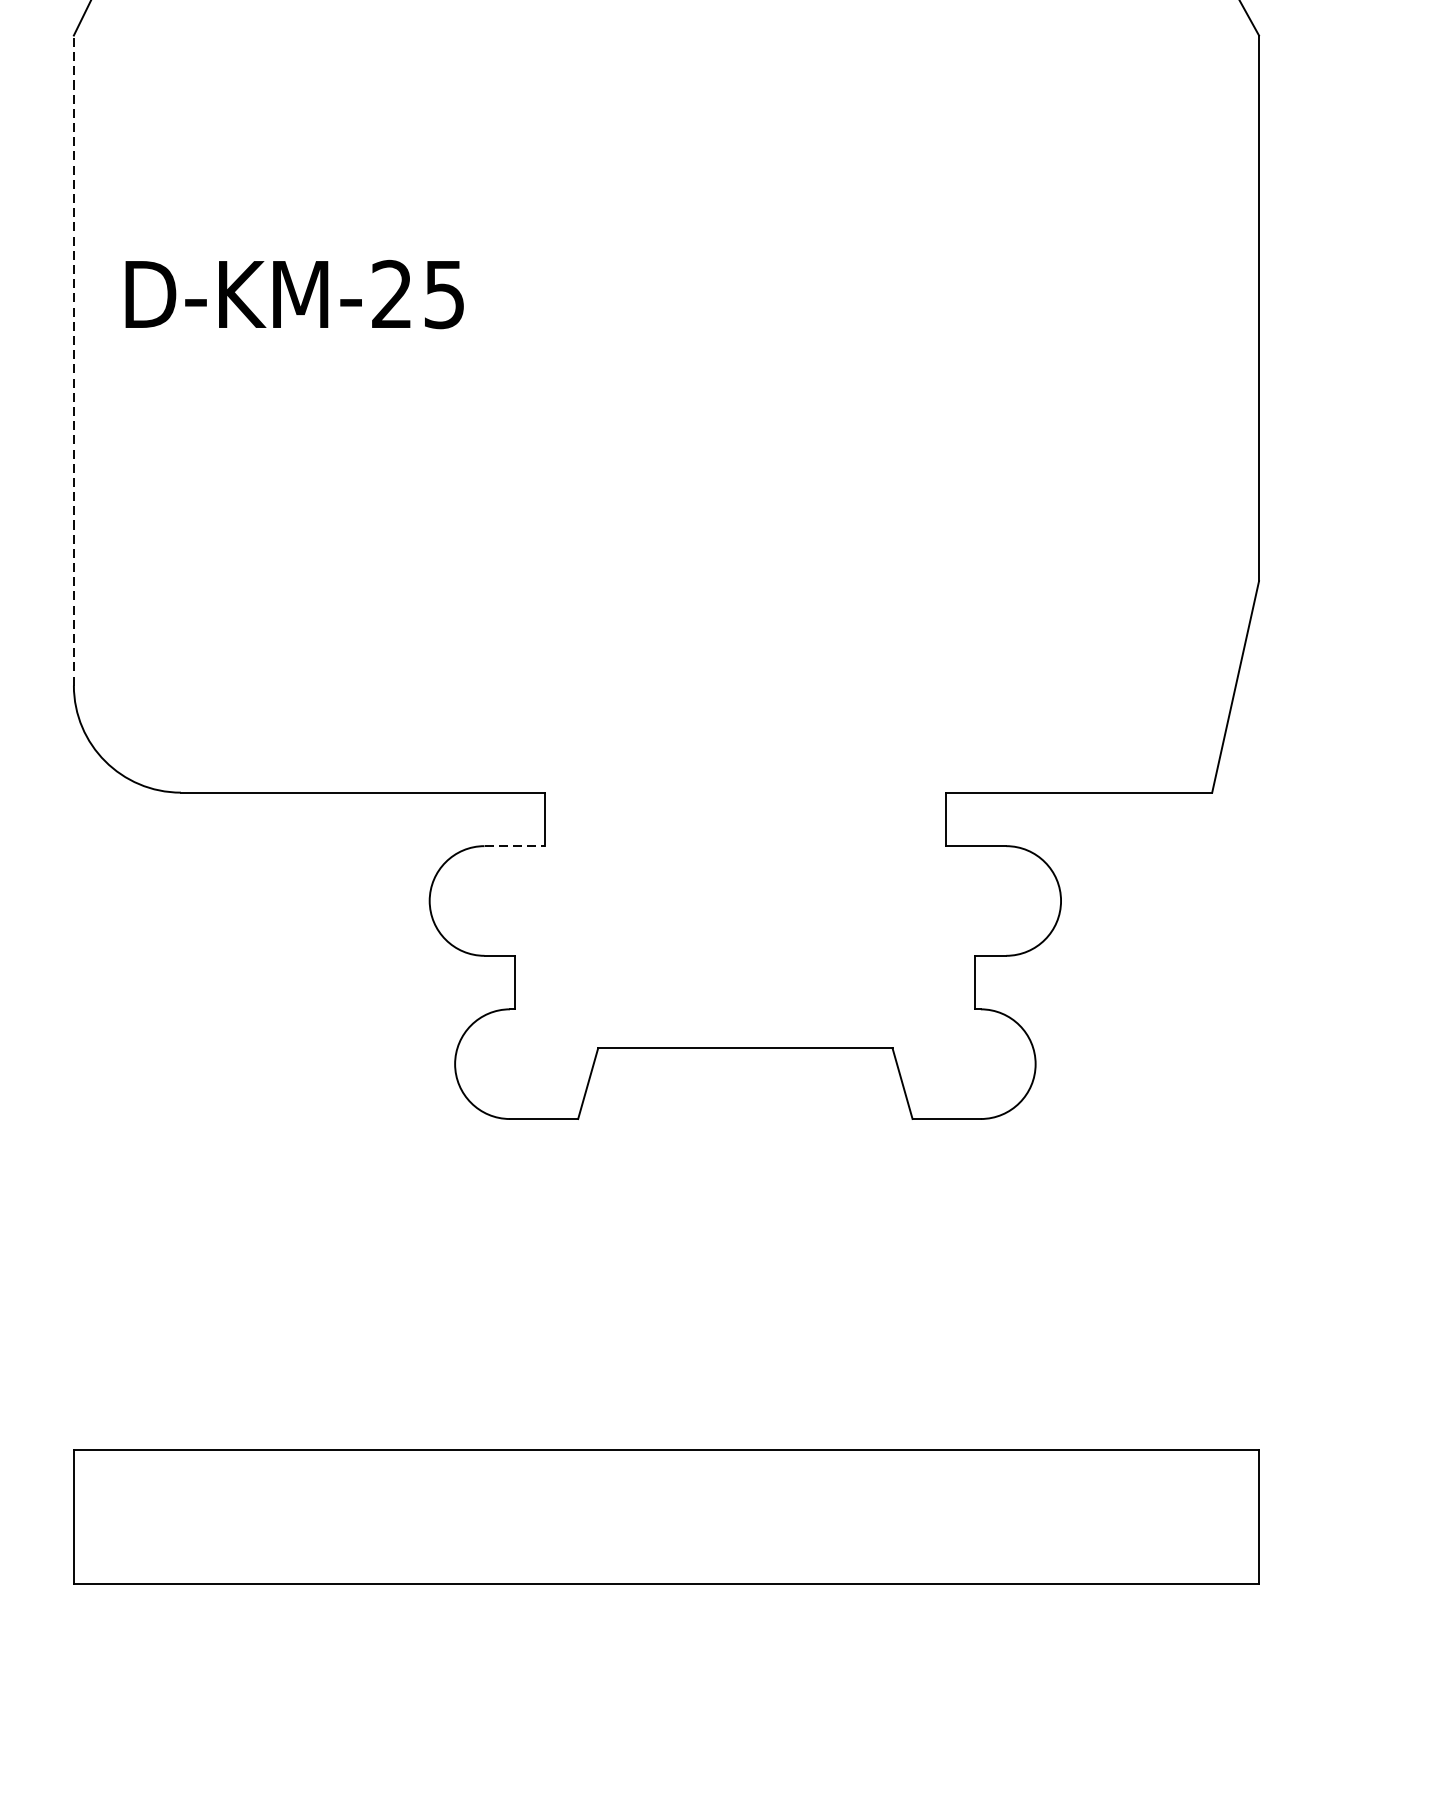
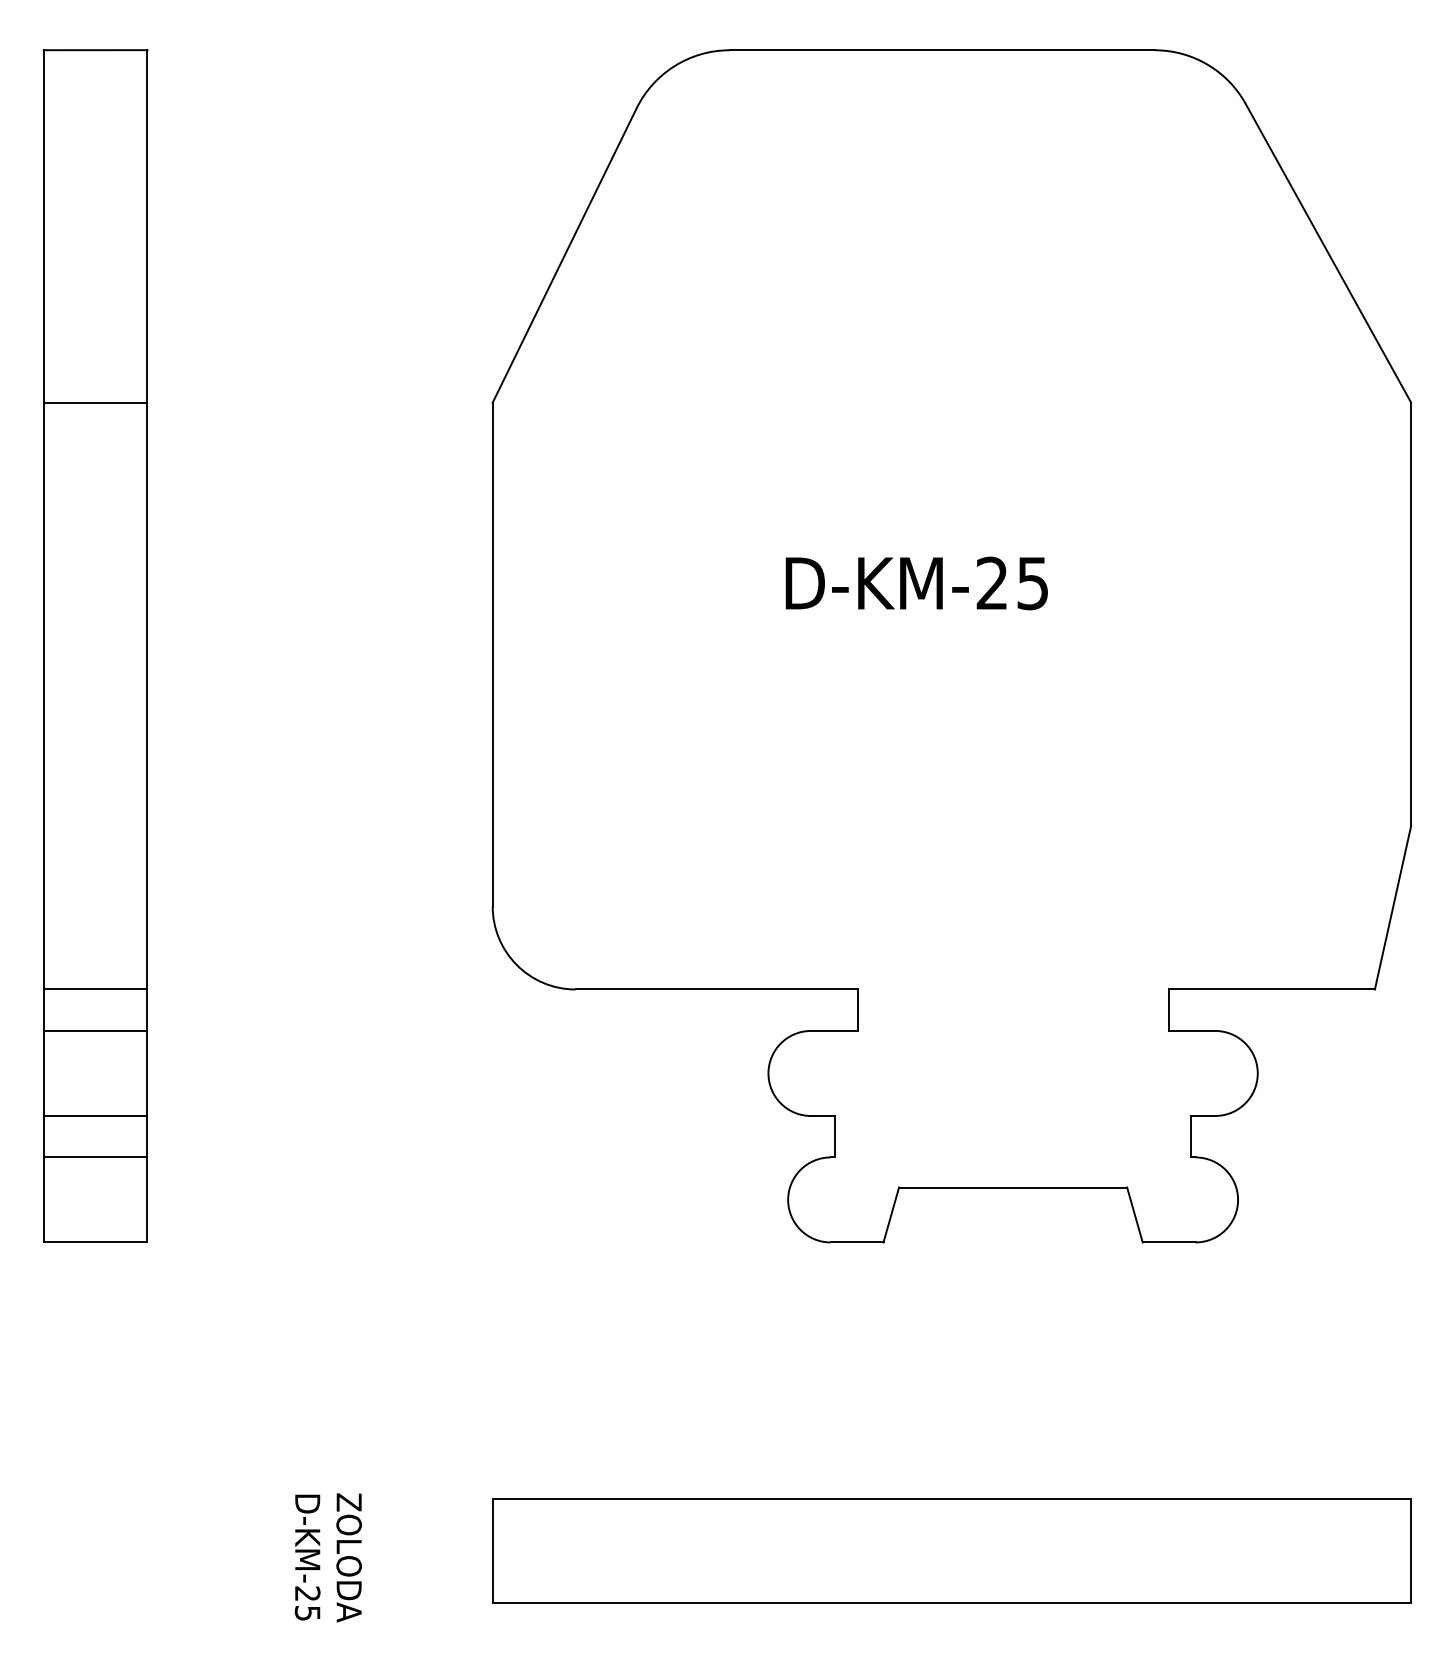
text: (294, 294) -> (916, 583), moved
line: (73, 360) -> (492, 654), dashed -> solid
line: (514, 845) -> (834, 1030), dashed -> solid

